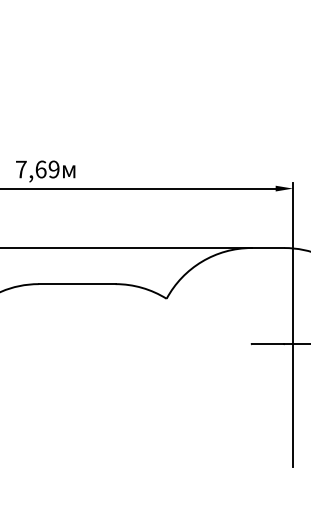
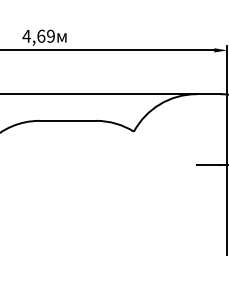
text: (21, 169) -> (26, 36), 7,69 -> 4,69

